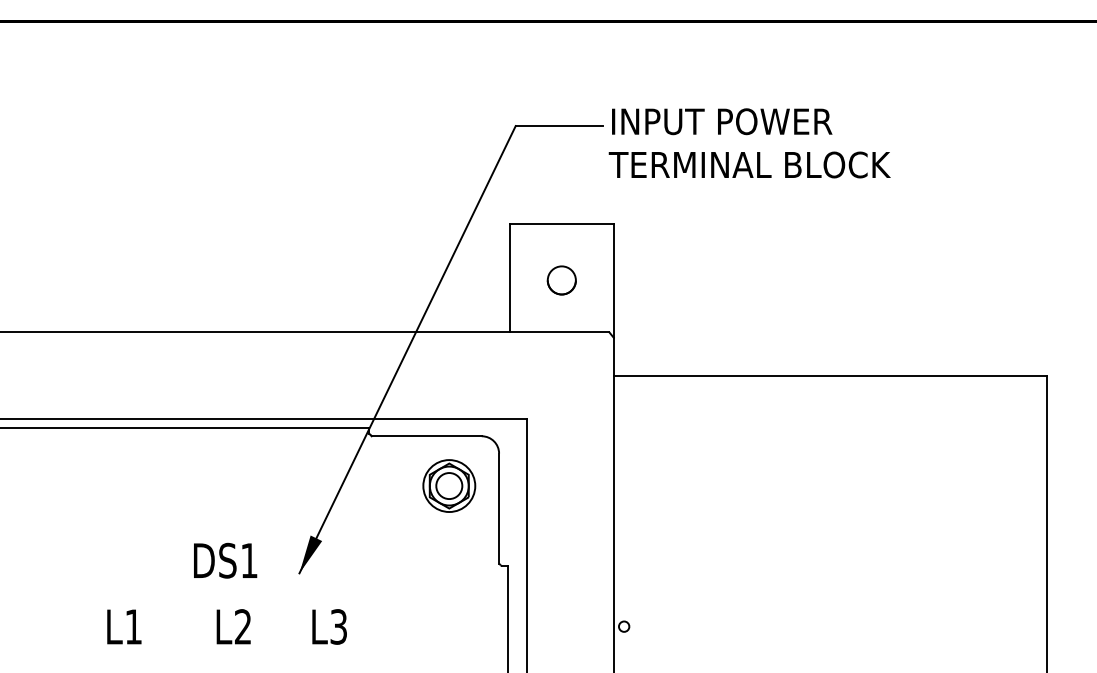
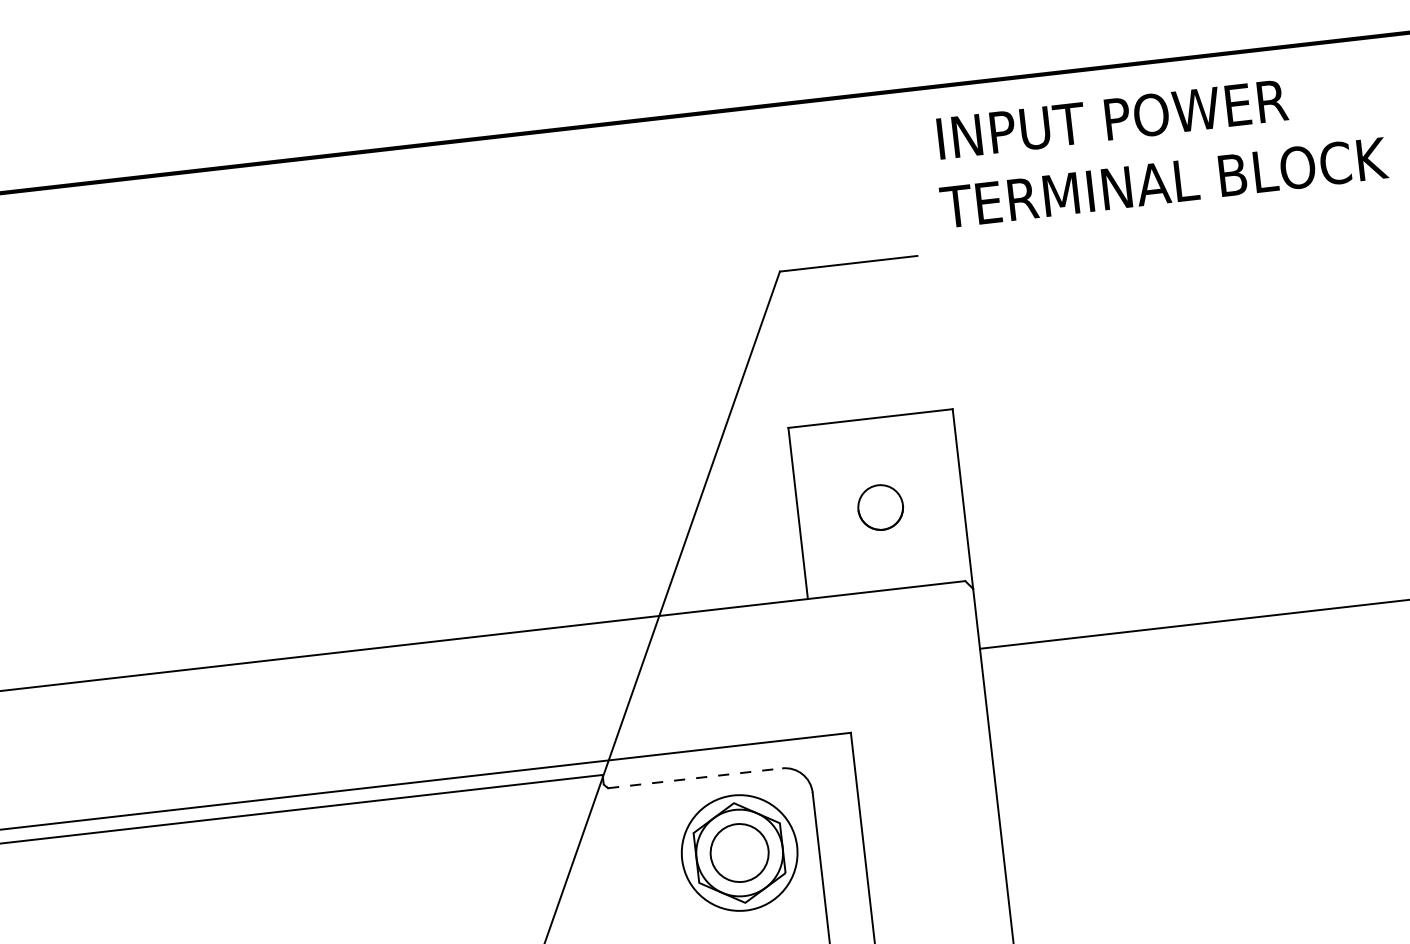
text: (749, 143) -> (1159, 148), moved
line: (427, 436) -> (696, 778), solid -> dashed
part: (449, 485) -> (739, 852), size x1.4

